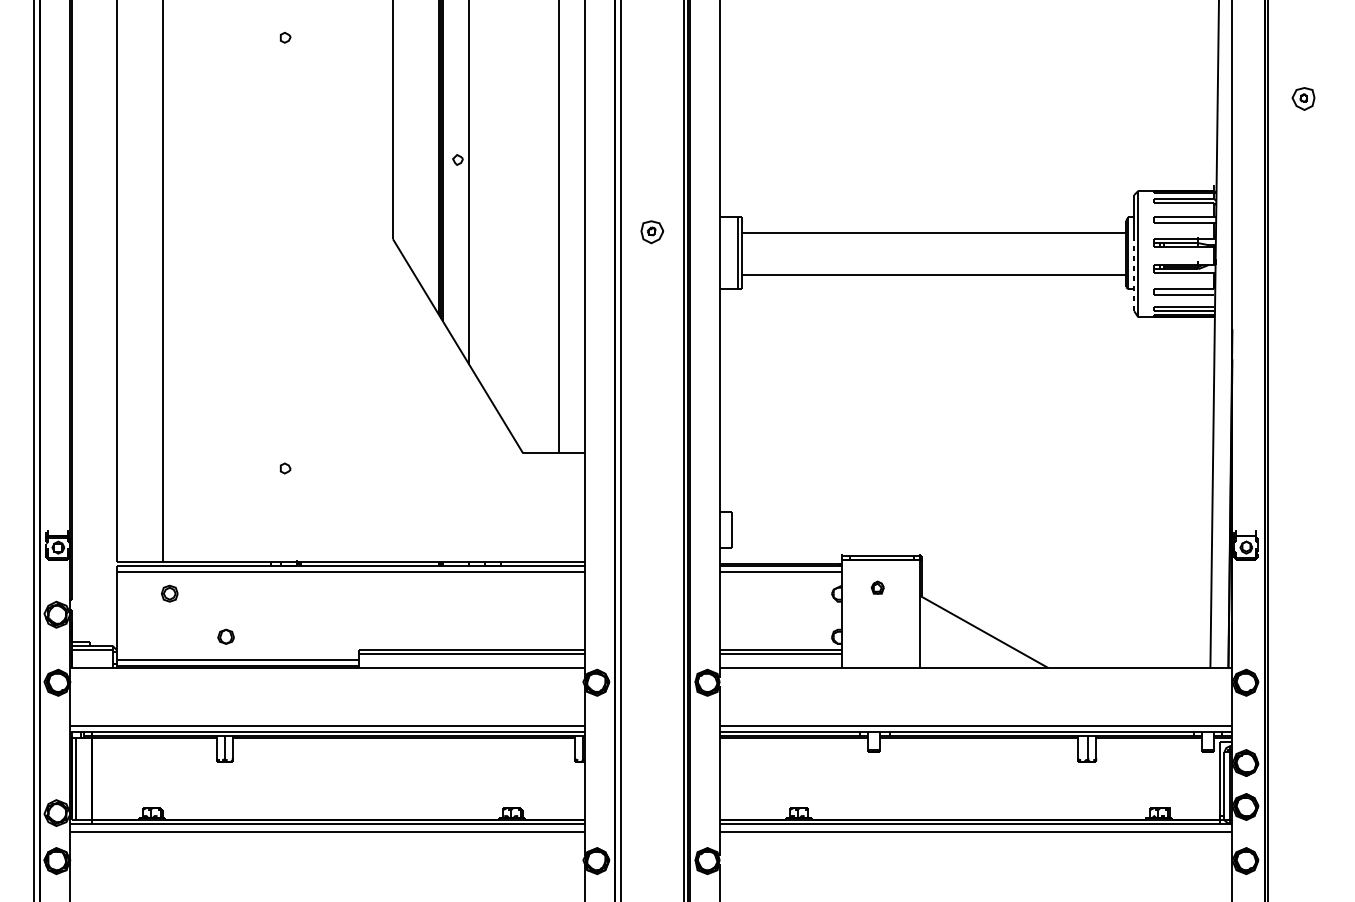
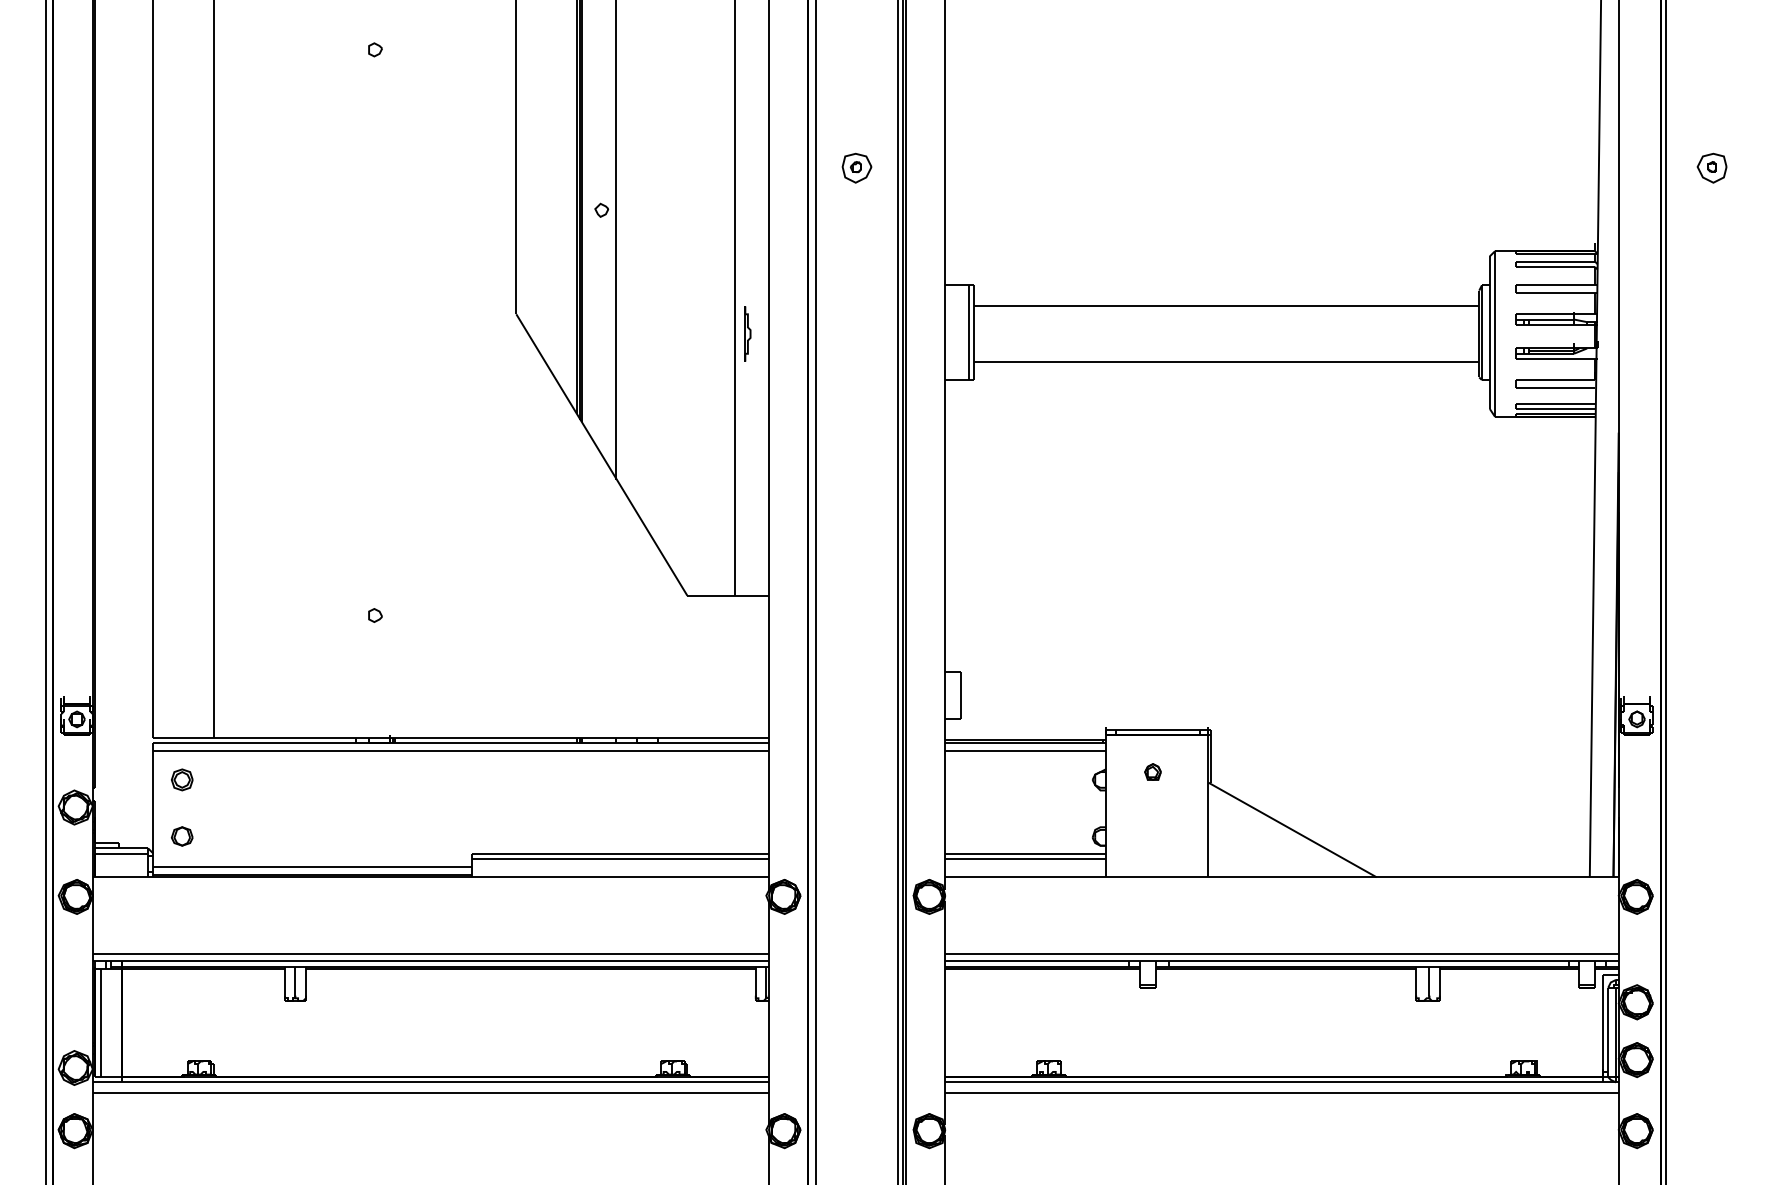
part: (1303, 98) -> (1711, 167), moved
part: (651, 231) -> (856, 167), moved
part: (568, 253) -> (747, 333), added
line: (1134, 275) -> (1489, 361), dashed -> solid
part: (169, 593) -> (182, 779), moved
part: (226, 636) -> (182, 836), moved

